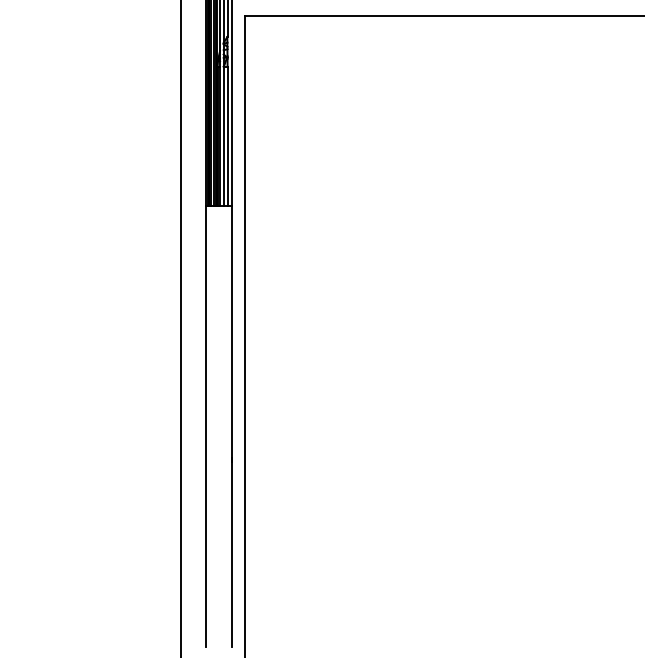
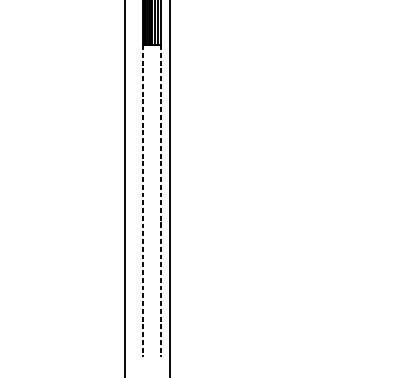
line: (206, 426) -> (142, 200), solid -> dashed
line: (231, 426) -> (160, 200), solid -> dashed

